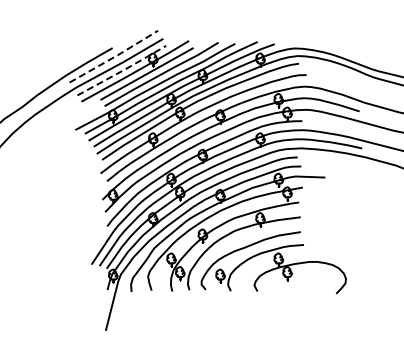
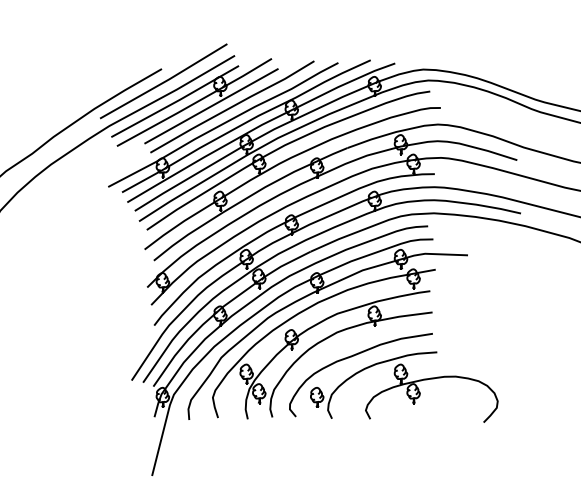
line: (115, 56) -> (166, 81), dashed -> solid
line: (122, 70) -> (176, 101), dashed -> solid

